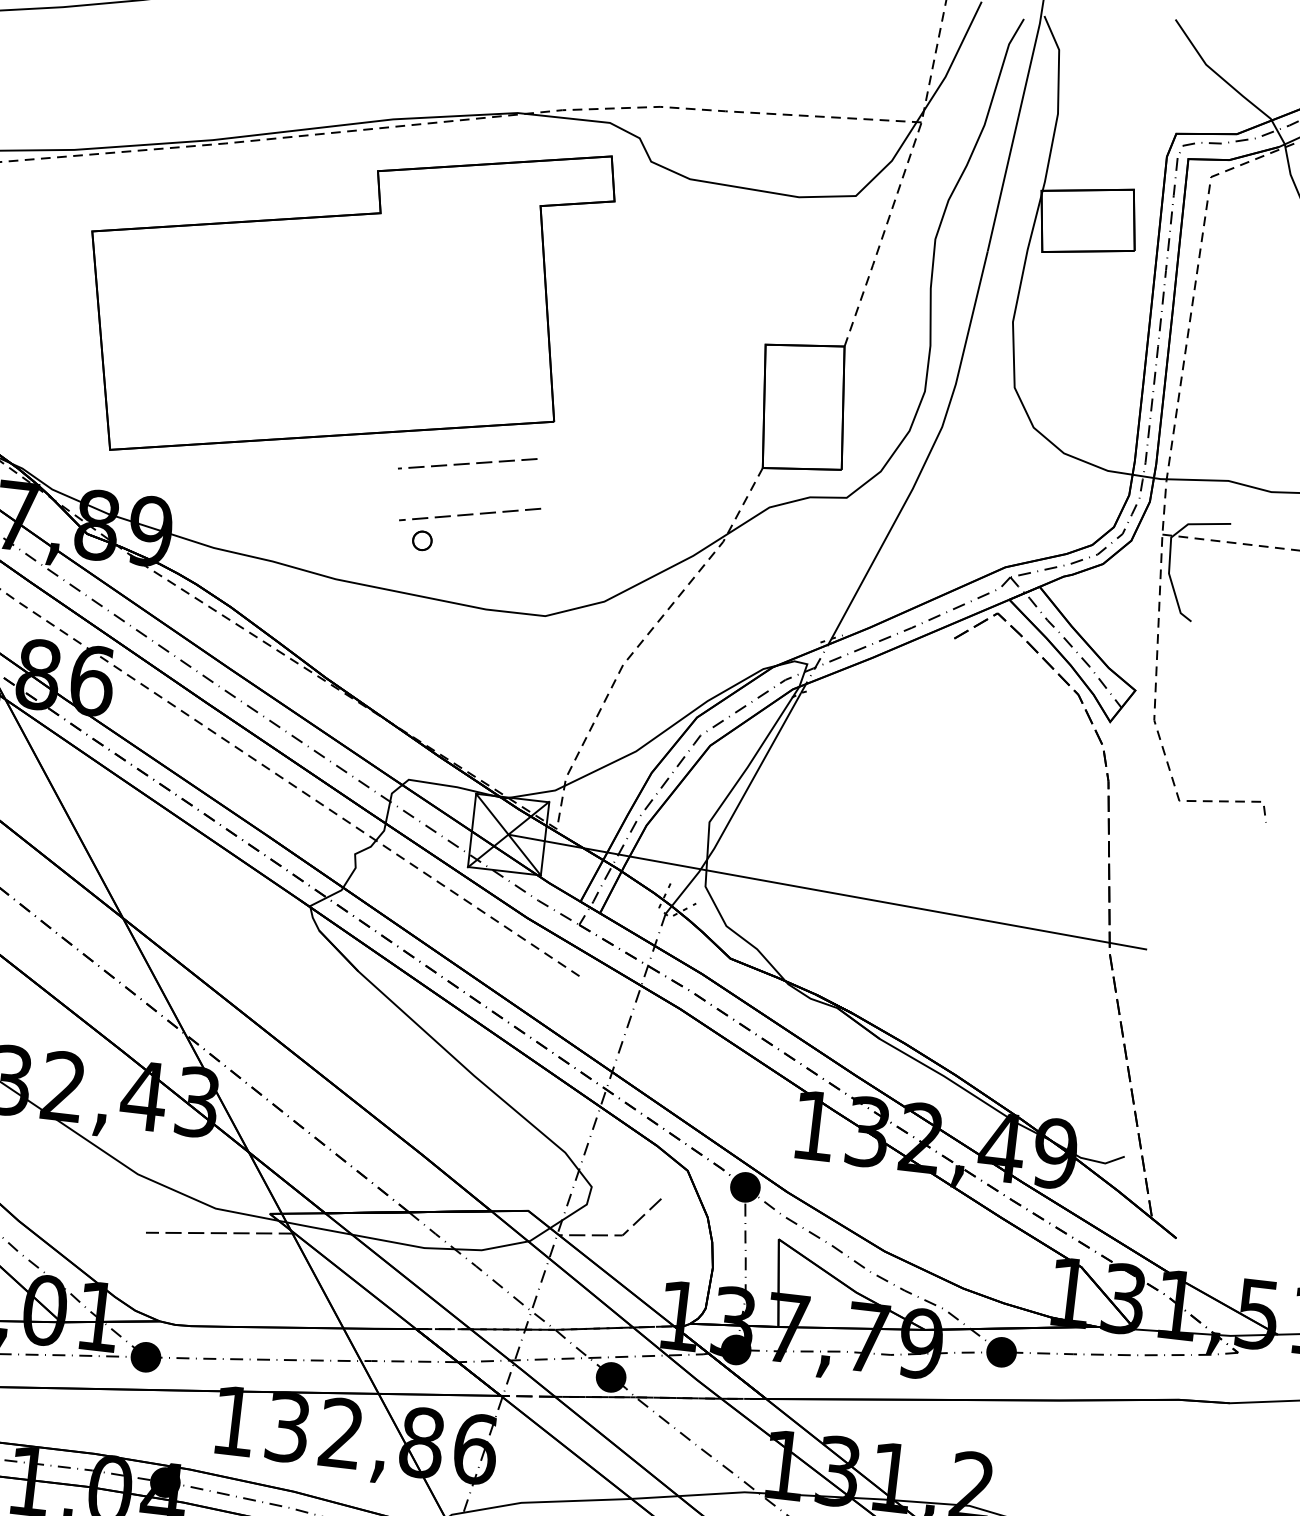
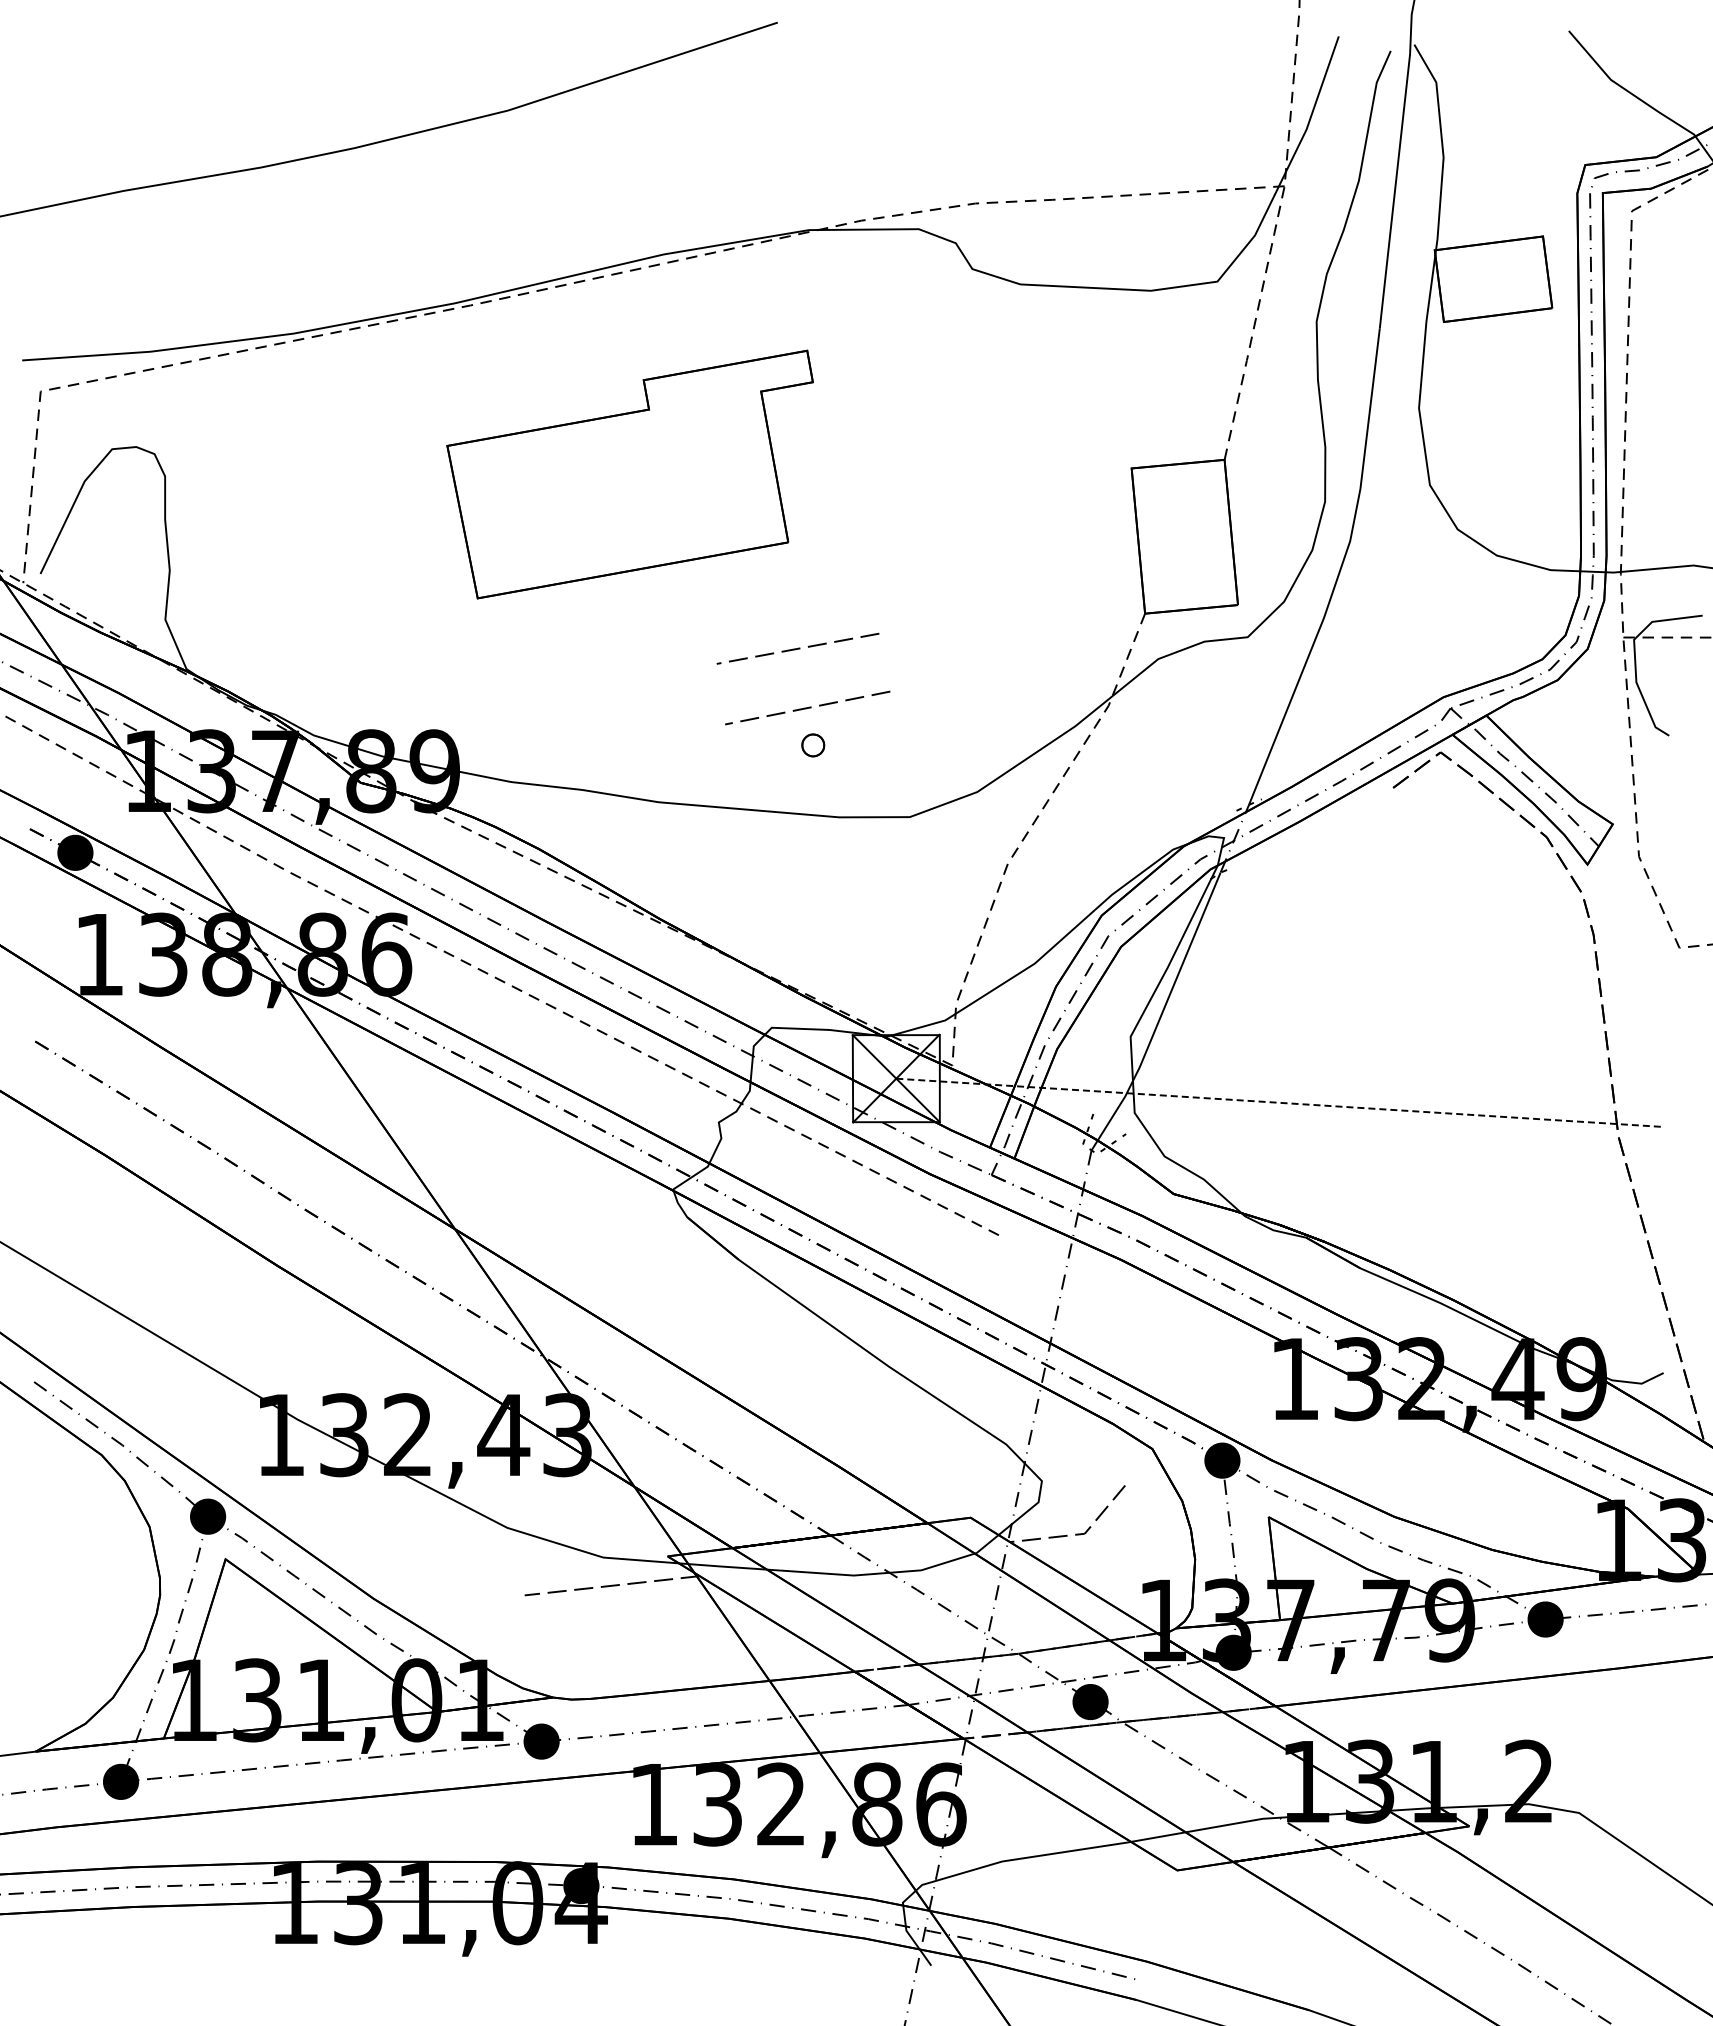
part: (343, 300) -> (629, 474), size x0.6
part: (422, 540) -> (813, 745), moved
line: (828, 891) -> (1279, 1102), solid -> dashed

